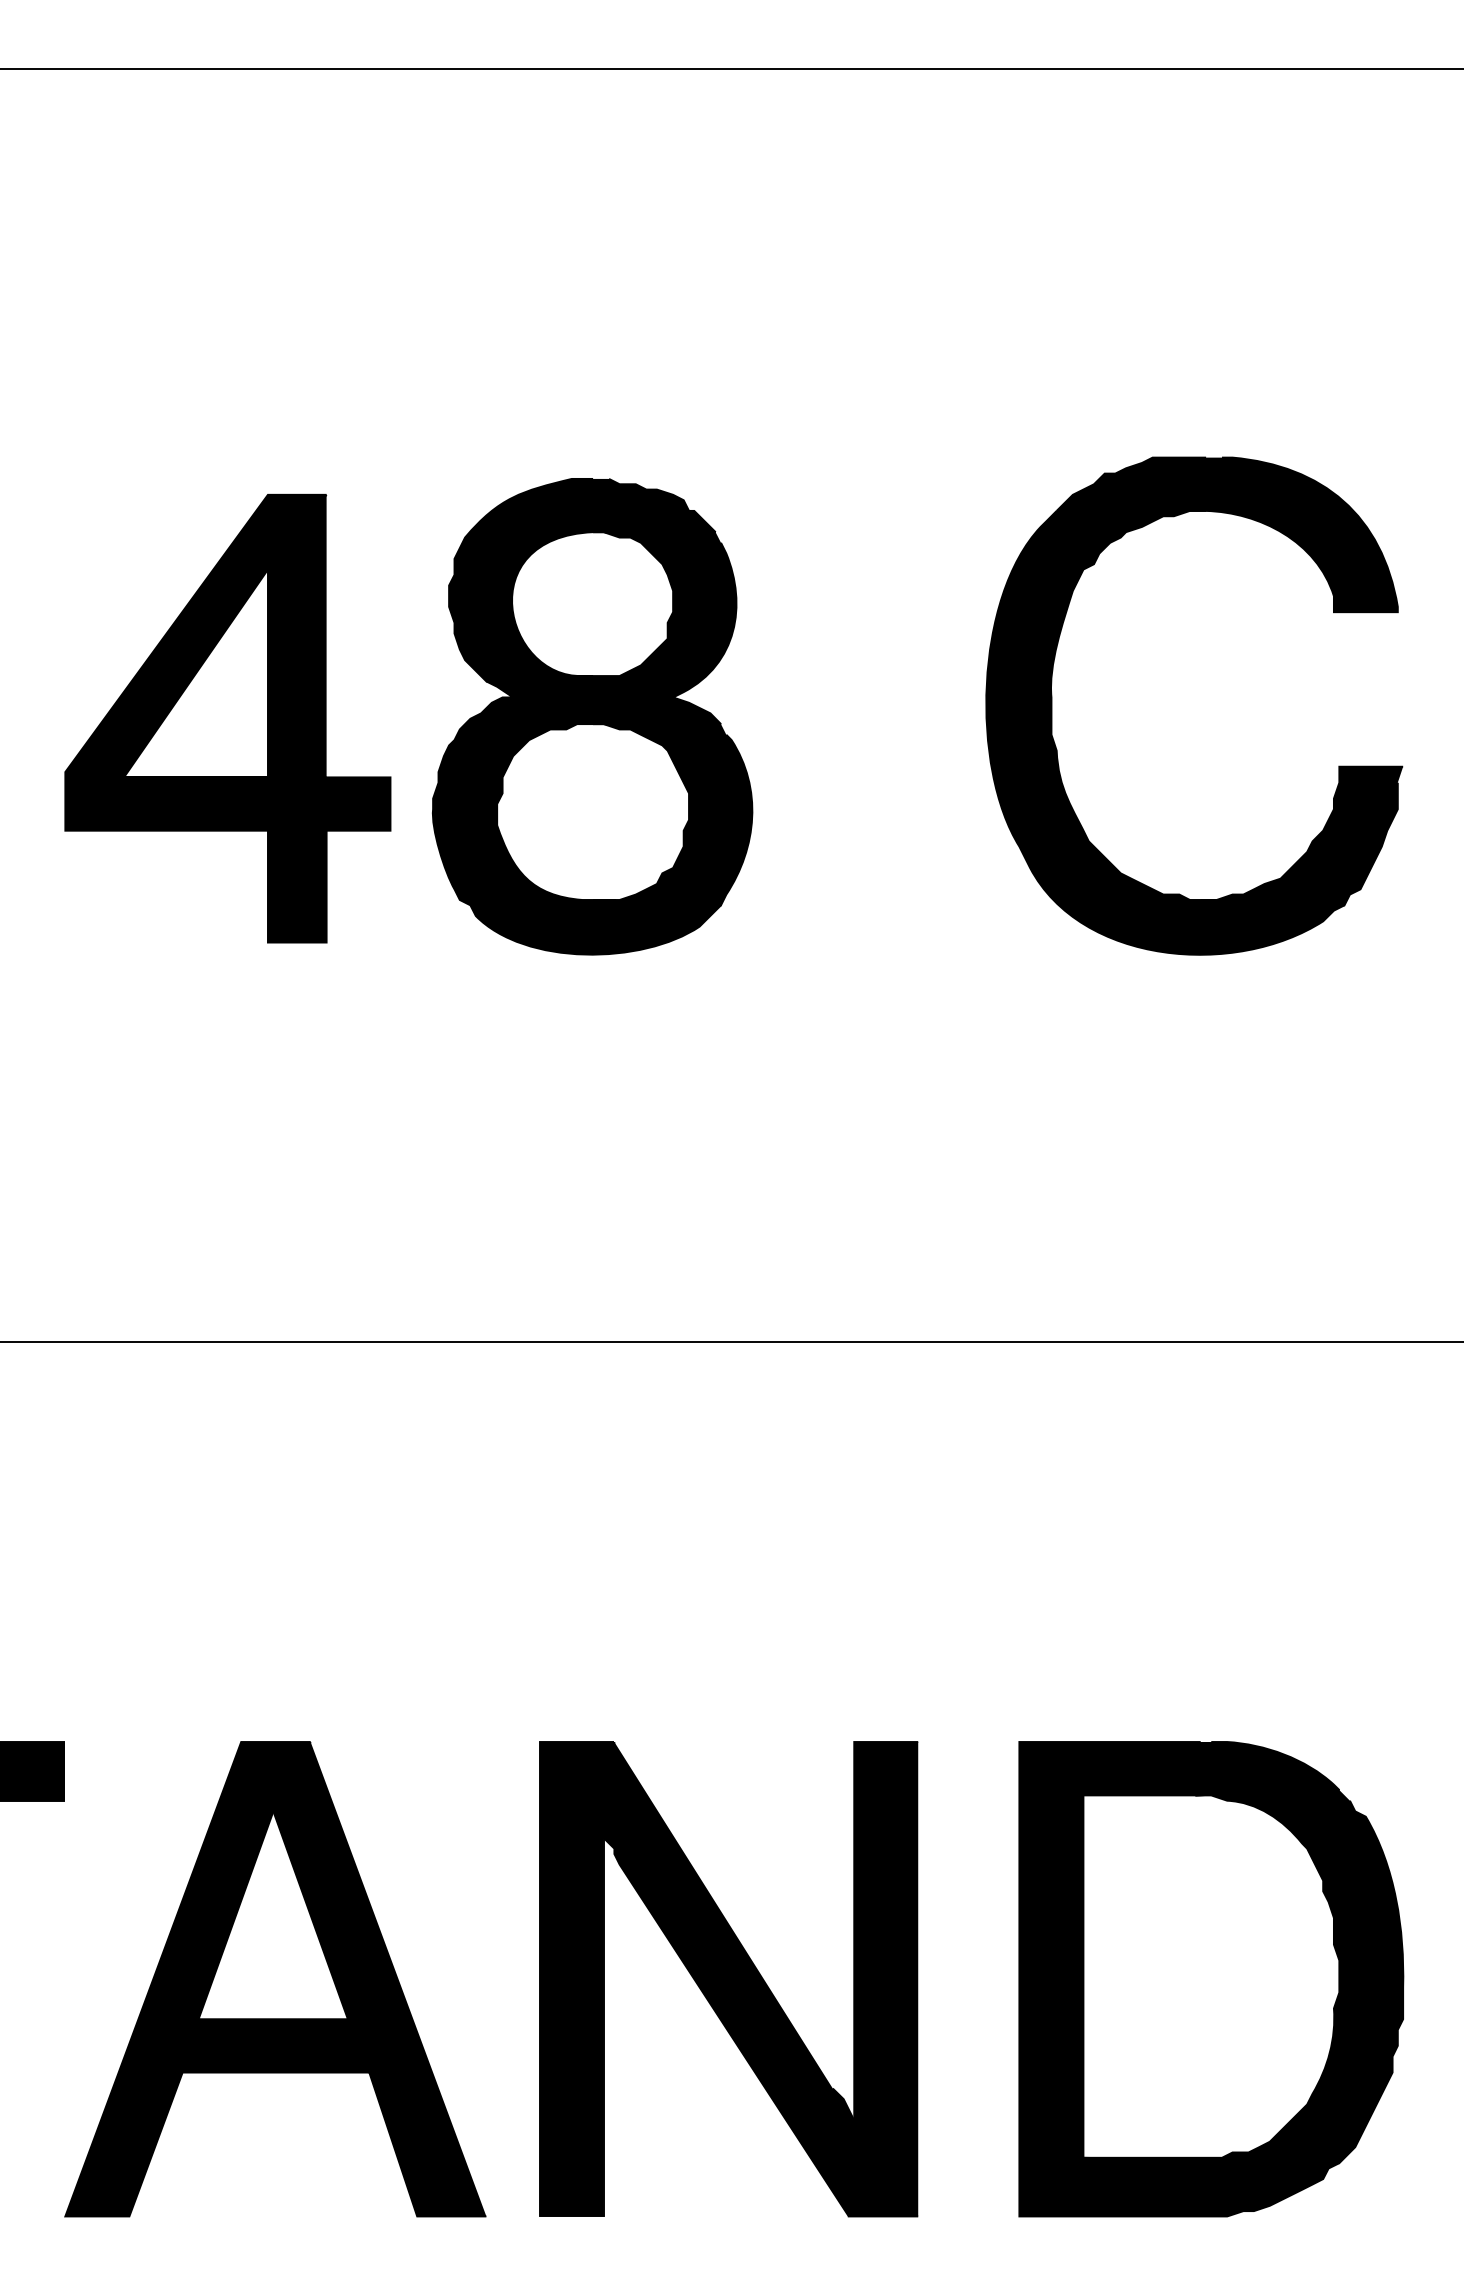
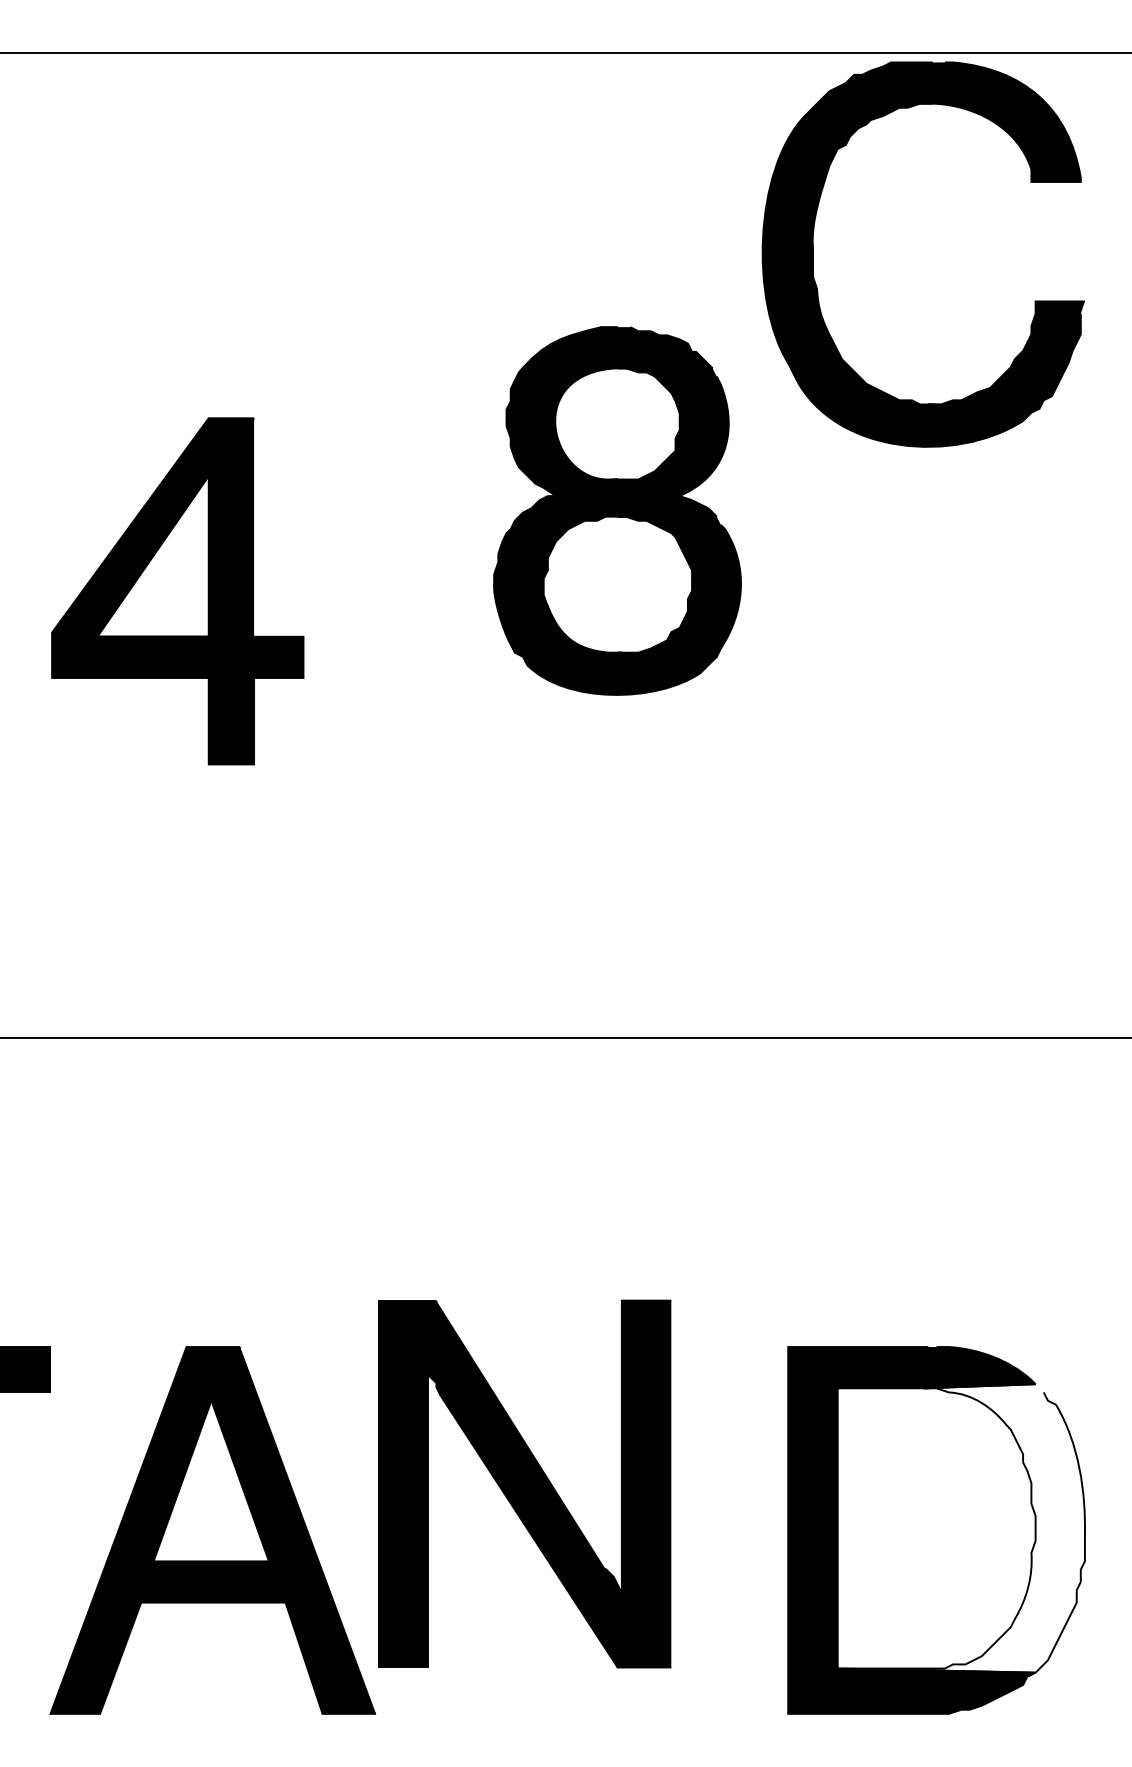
part: (1052, 705) -> (813, 254), moved
part: (592, 716) -> (617, 510), moved
part: (227, 718) -> (177, 591), moved
fill: (1243, 1976) -> (961, 1528), removed
part: (728, 1979) -> (524, 1484), moved

